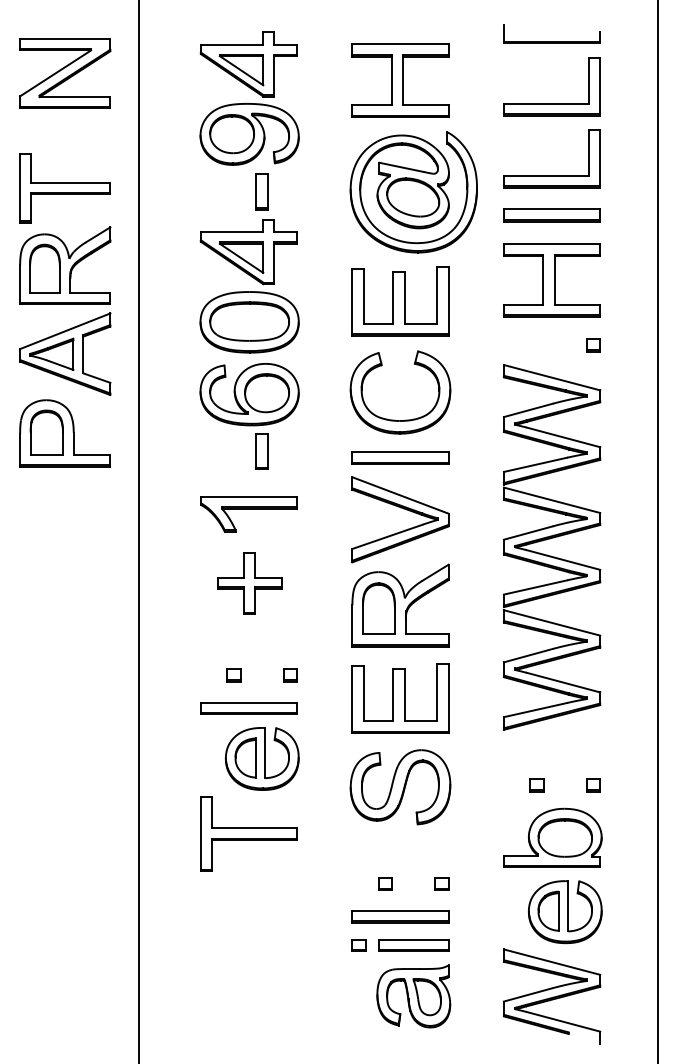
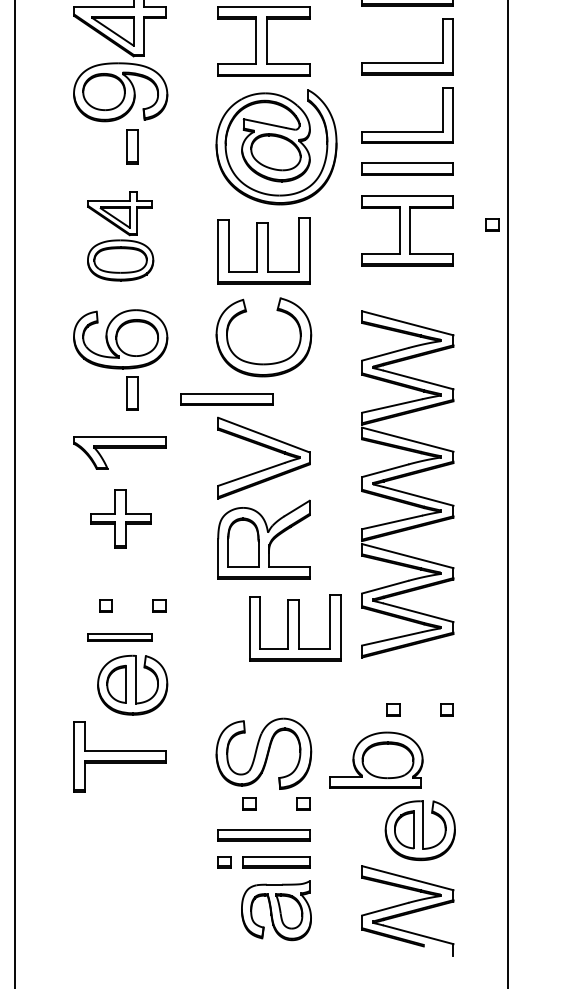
part: (249, 286) -> (120, 236), size x0.7
part: (593, 345) -> (492, 225), moved
part: (400, 457) -> (226, 399), moved
part: (400, 698) -> (295, 627), moved
part: (248, 708) -> (119, 637), size x0.7
part: (400, 787) -> (263, 754), moved
part: (552, 837) -> (375, 759), moved

